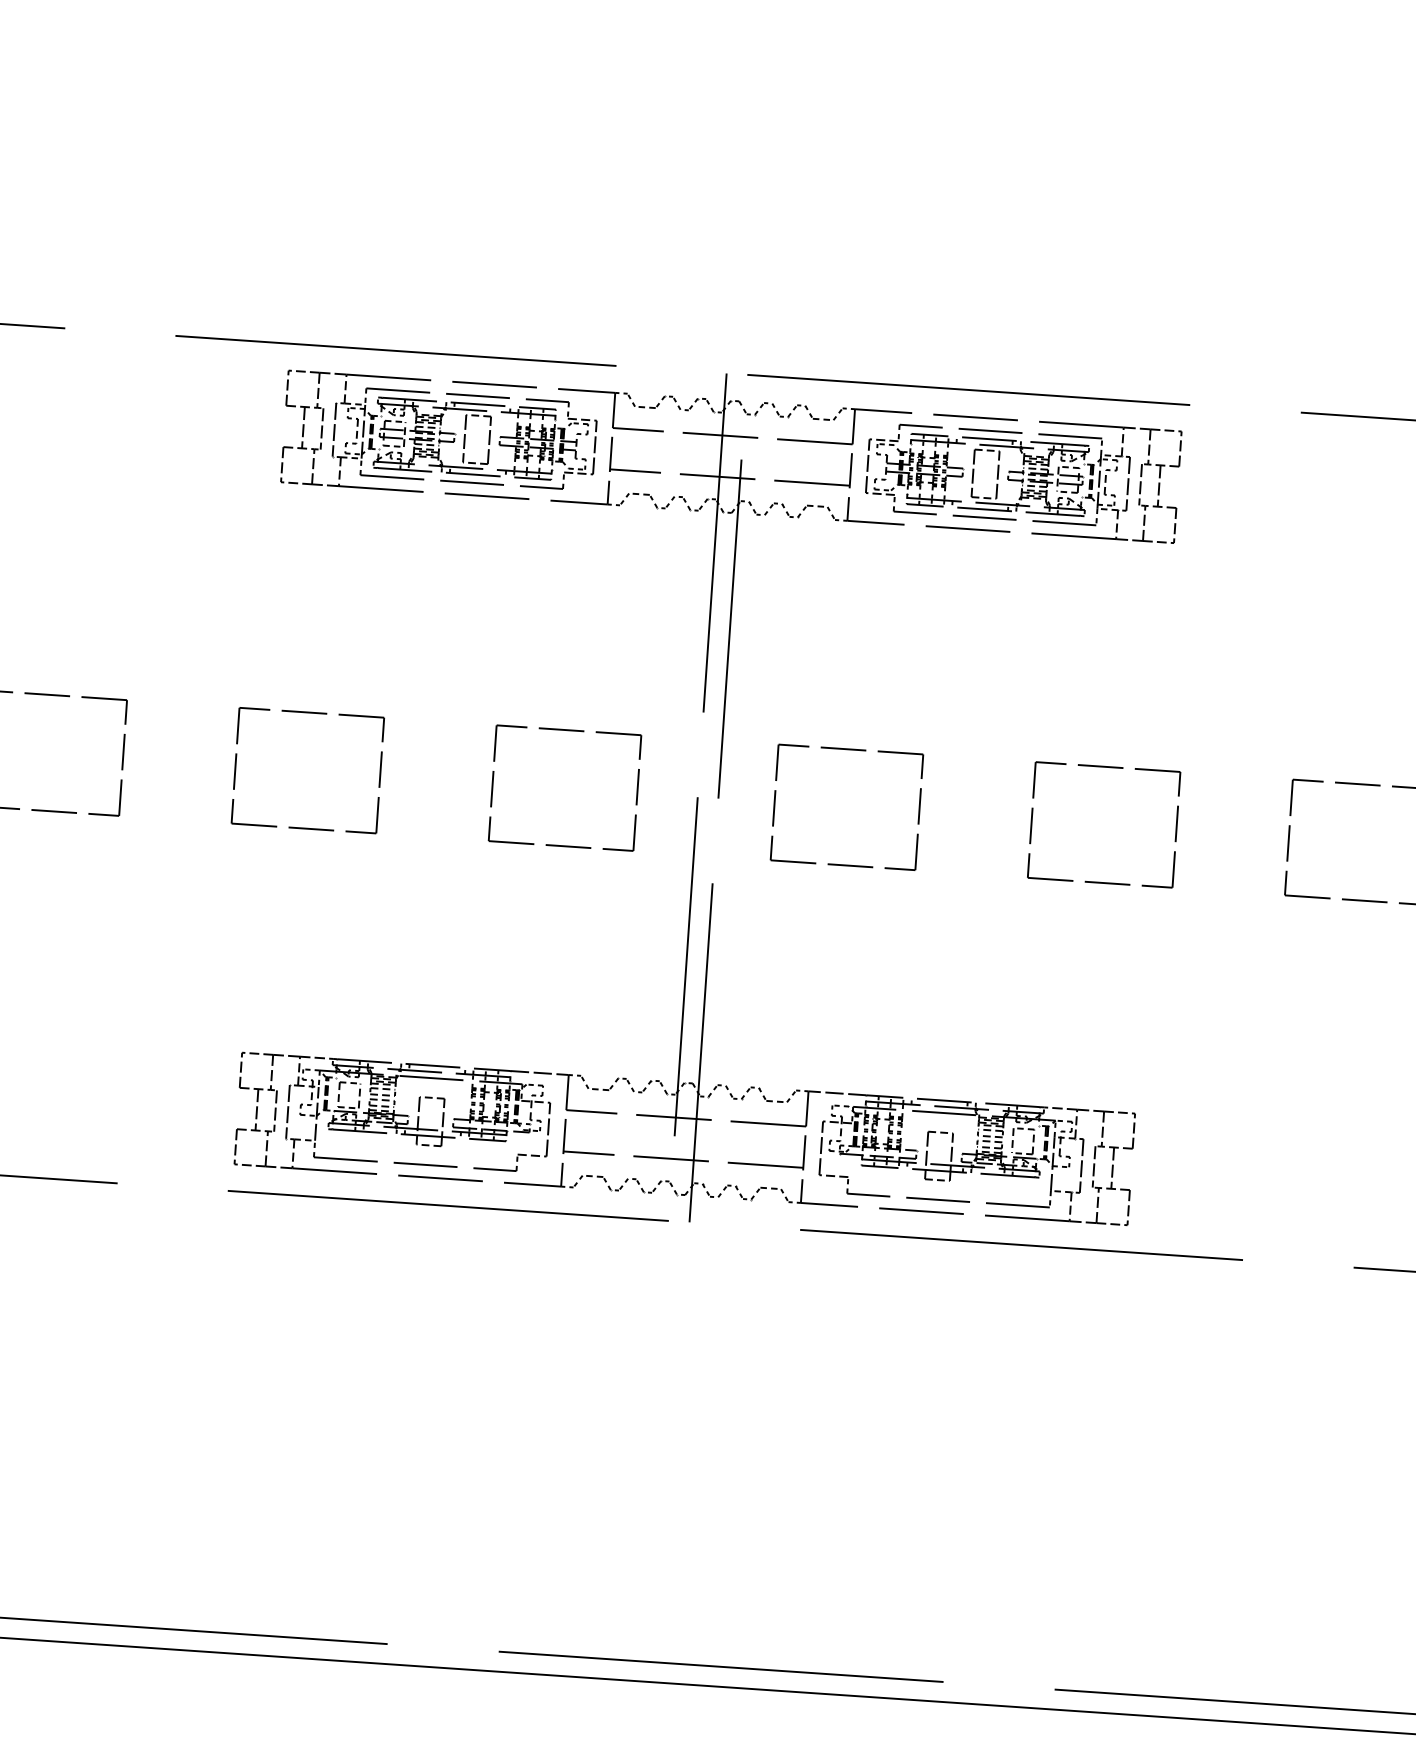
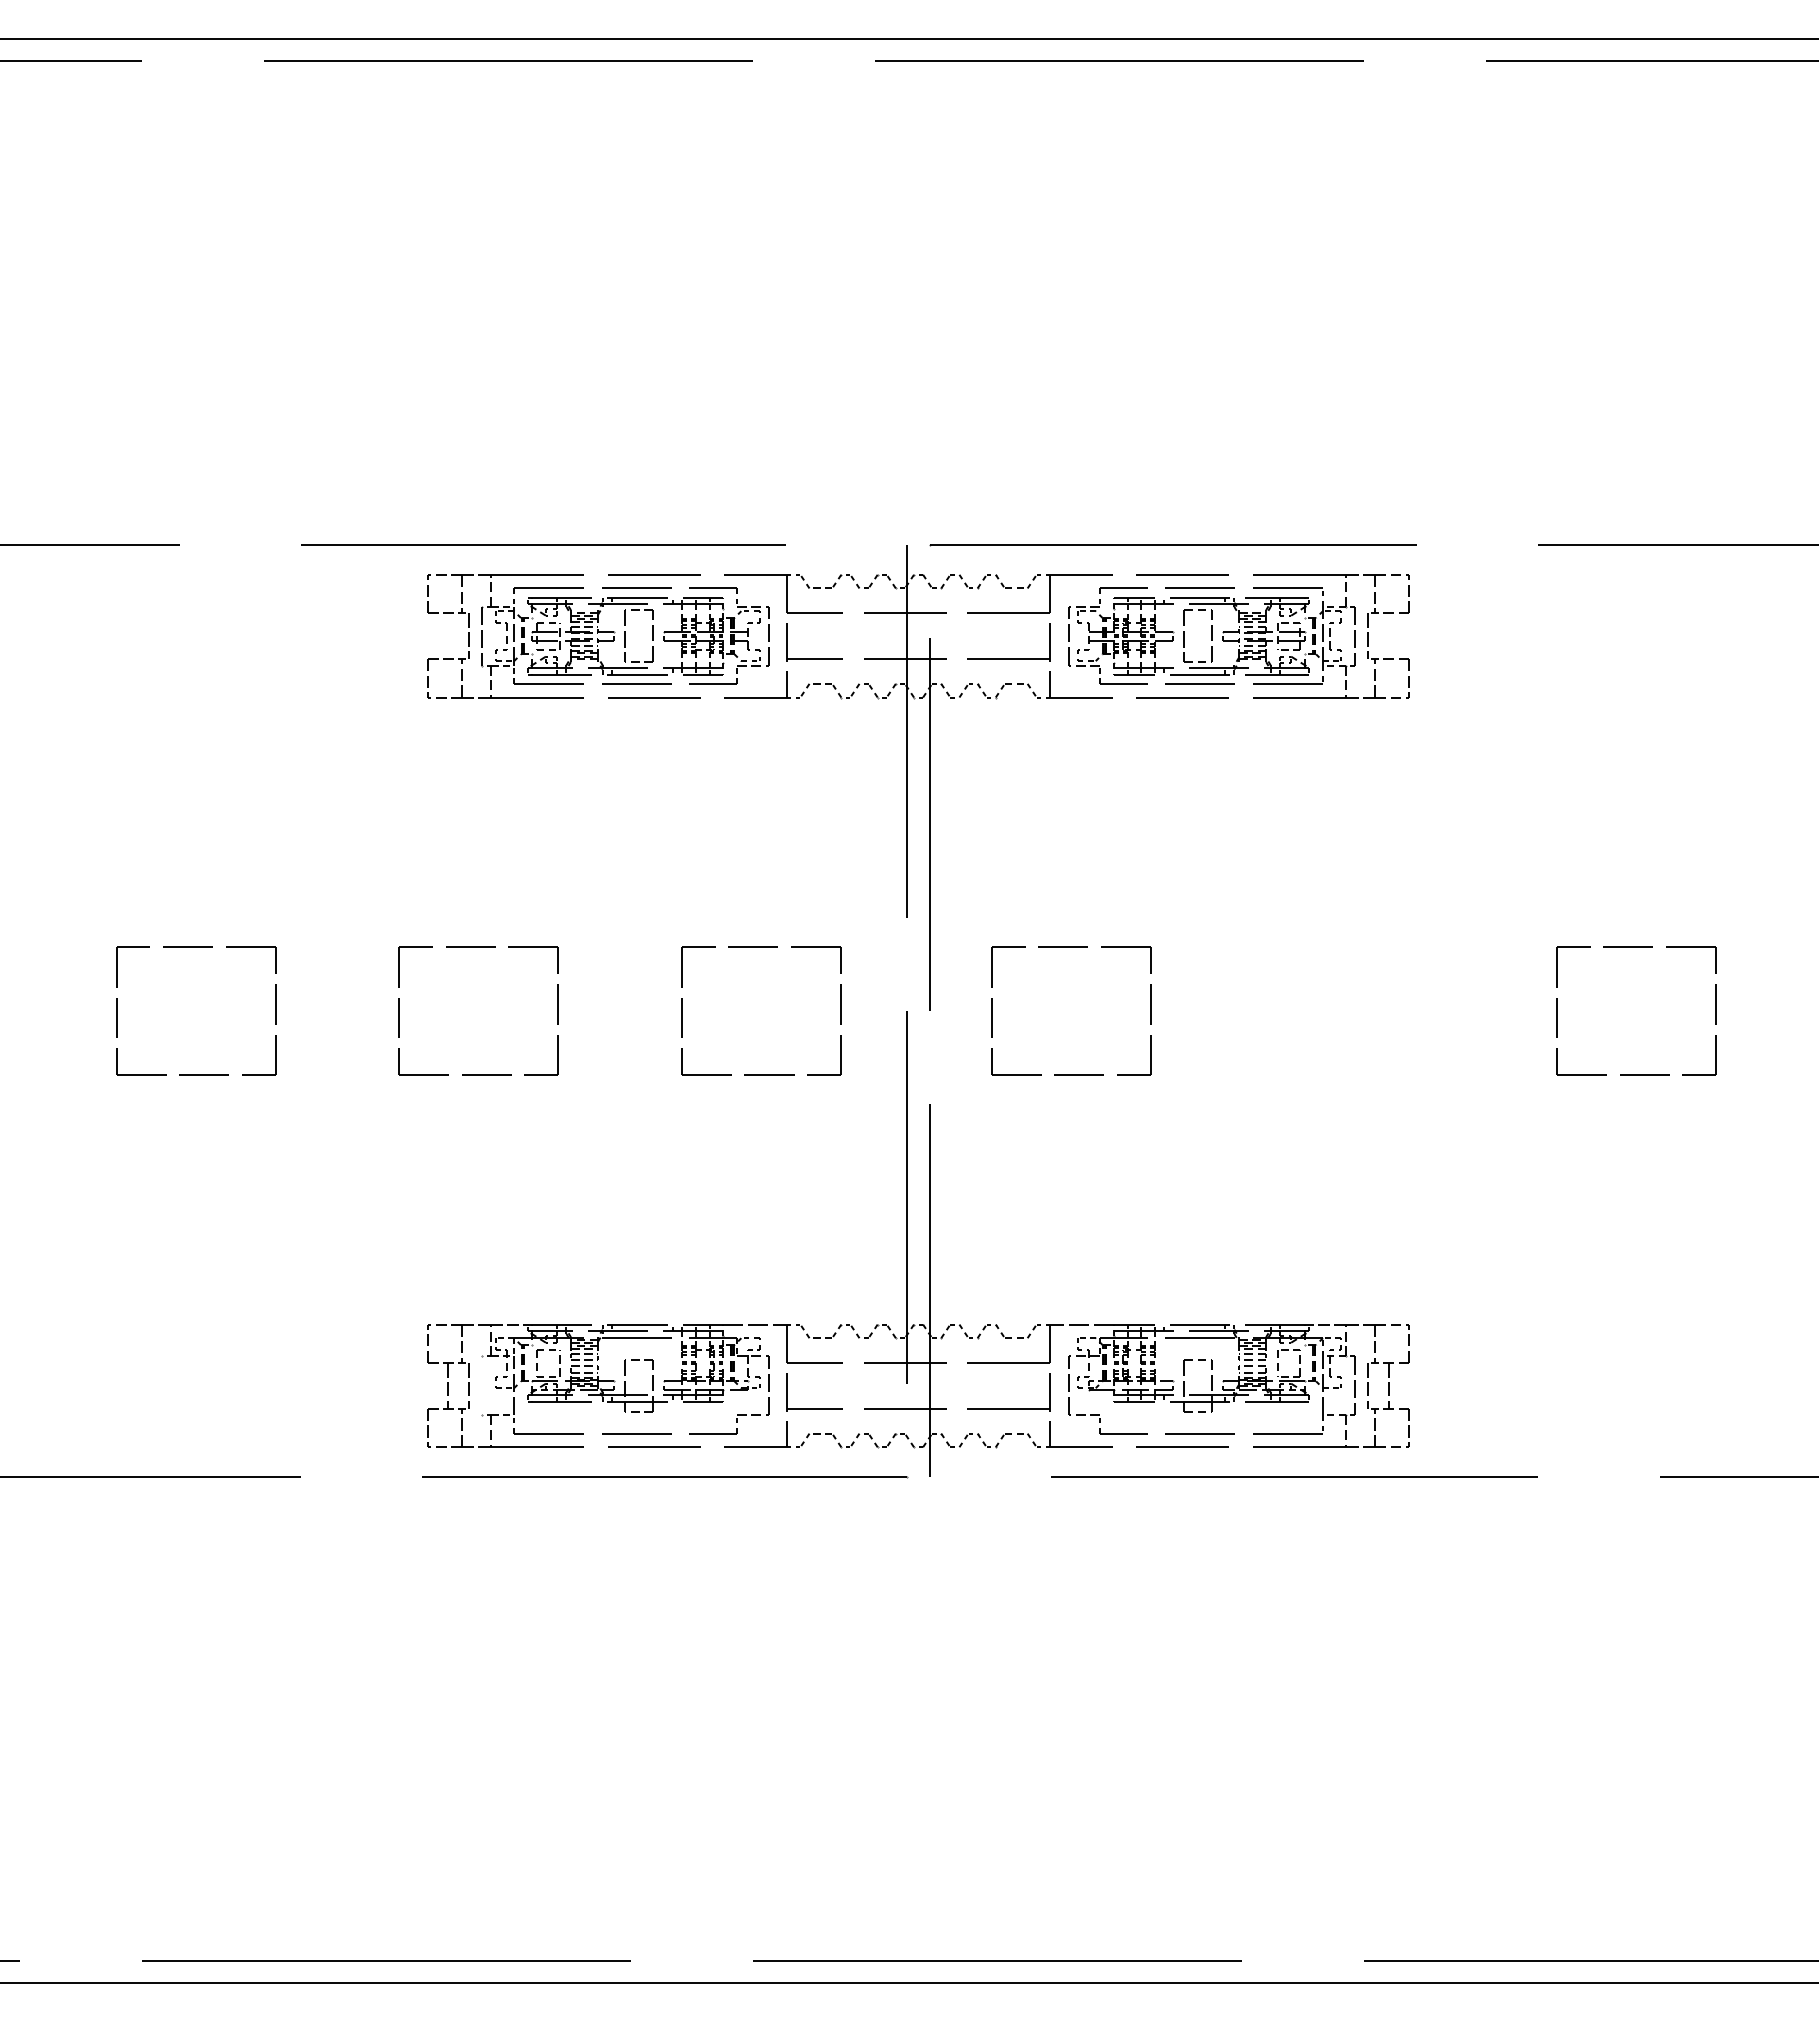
line: (303, 427) -> (448, 635), removed
line: (1158, 485) -> (1388, 635), removed
part: (1107, 767) -> (1353, 947), removed
line: (288, 1111) -> (482, 1385), removed

